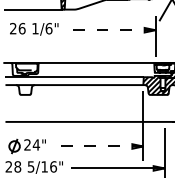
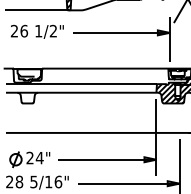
text: (48, 28) -> (52, 30), 1/6" -> 1/2"
line: (110, 30) -> (120, 33), dashed -> solid
line: (97, 146) -> (106, 159), dashed -> solid

